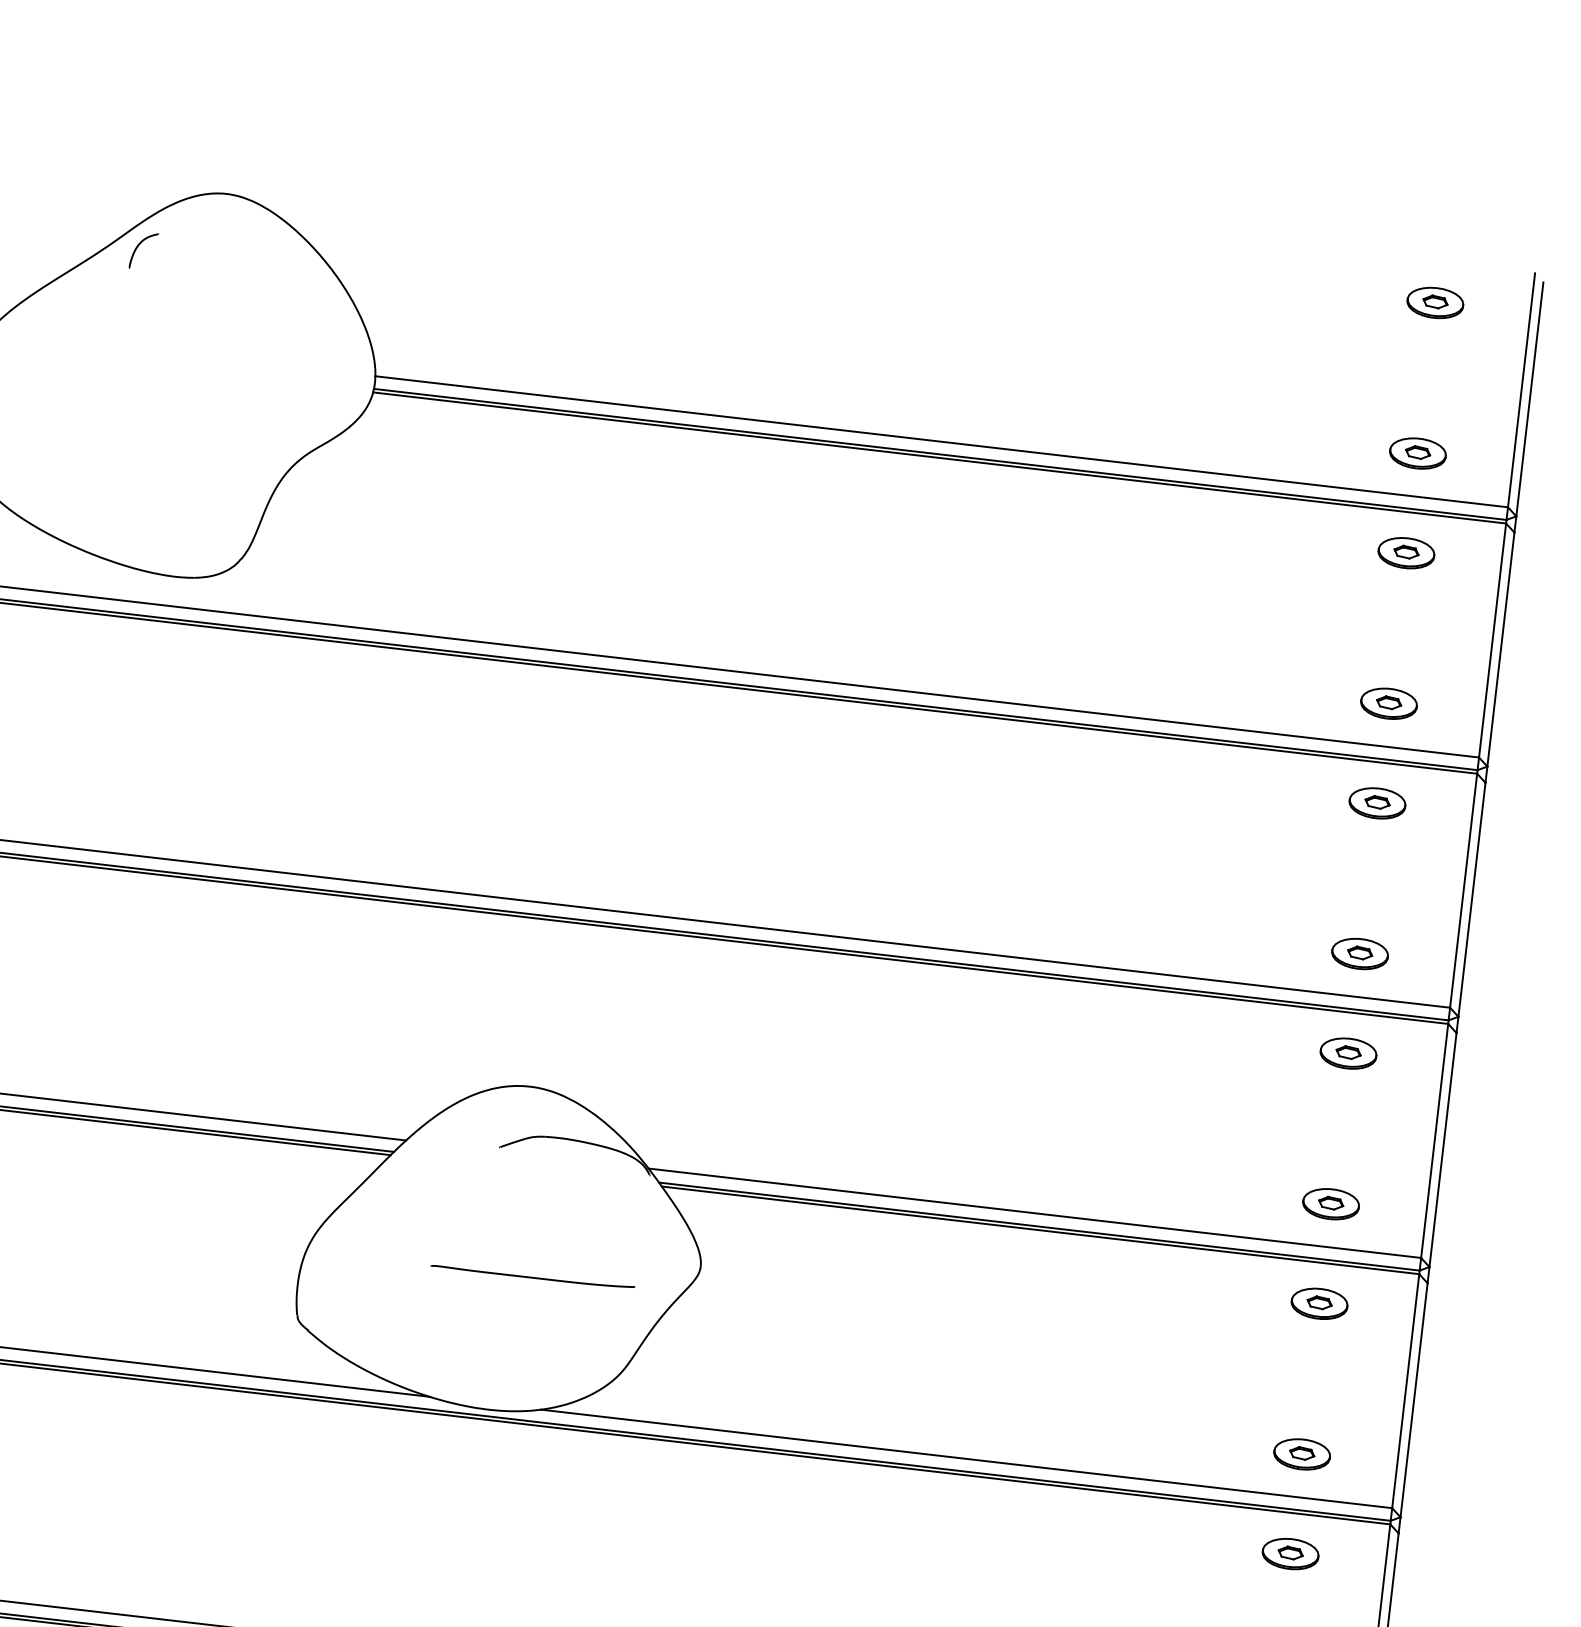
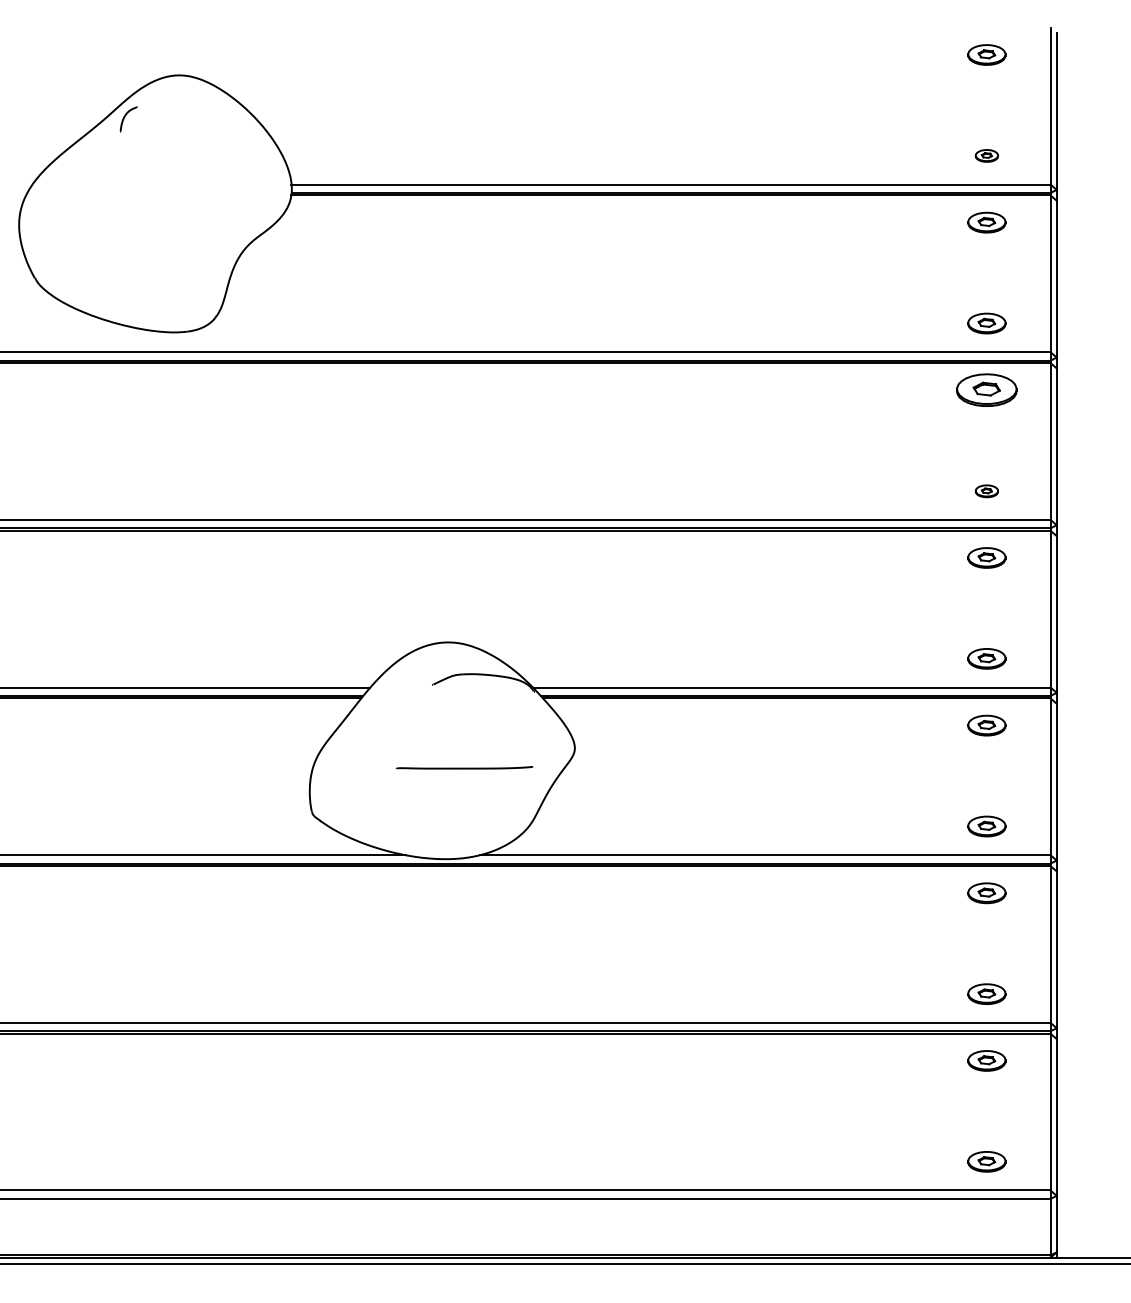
part: (1417, 452) -> (986, 155), size x0.6
part: (1376, 803) -> (986, 390), size x1.6
part: (1359, 954) -> (986, 491), size x0.6

